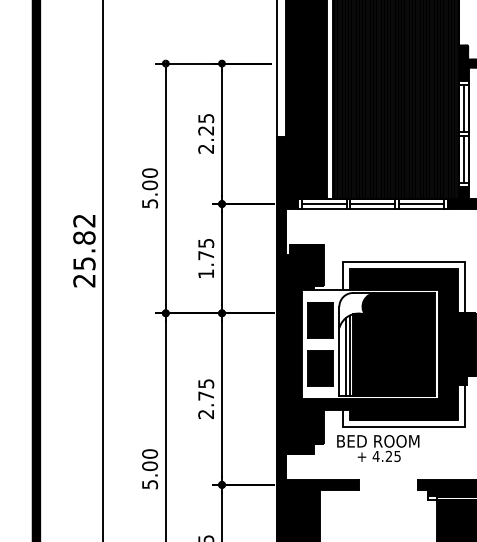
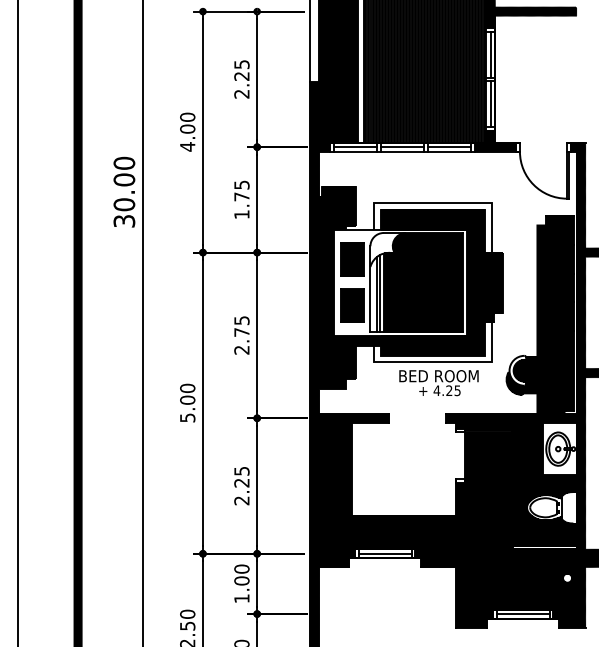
text: (149, 203) -> (187, 146), 5.00 -> 4.00
text: (84, 249) -> (124, 191), 25.82 -> 30.00
text: (377, 448) -> (438, 383), moved

